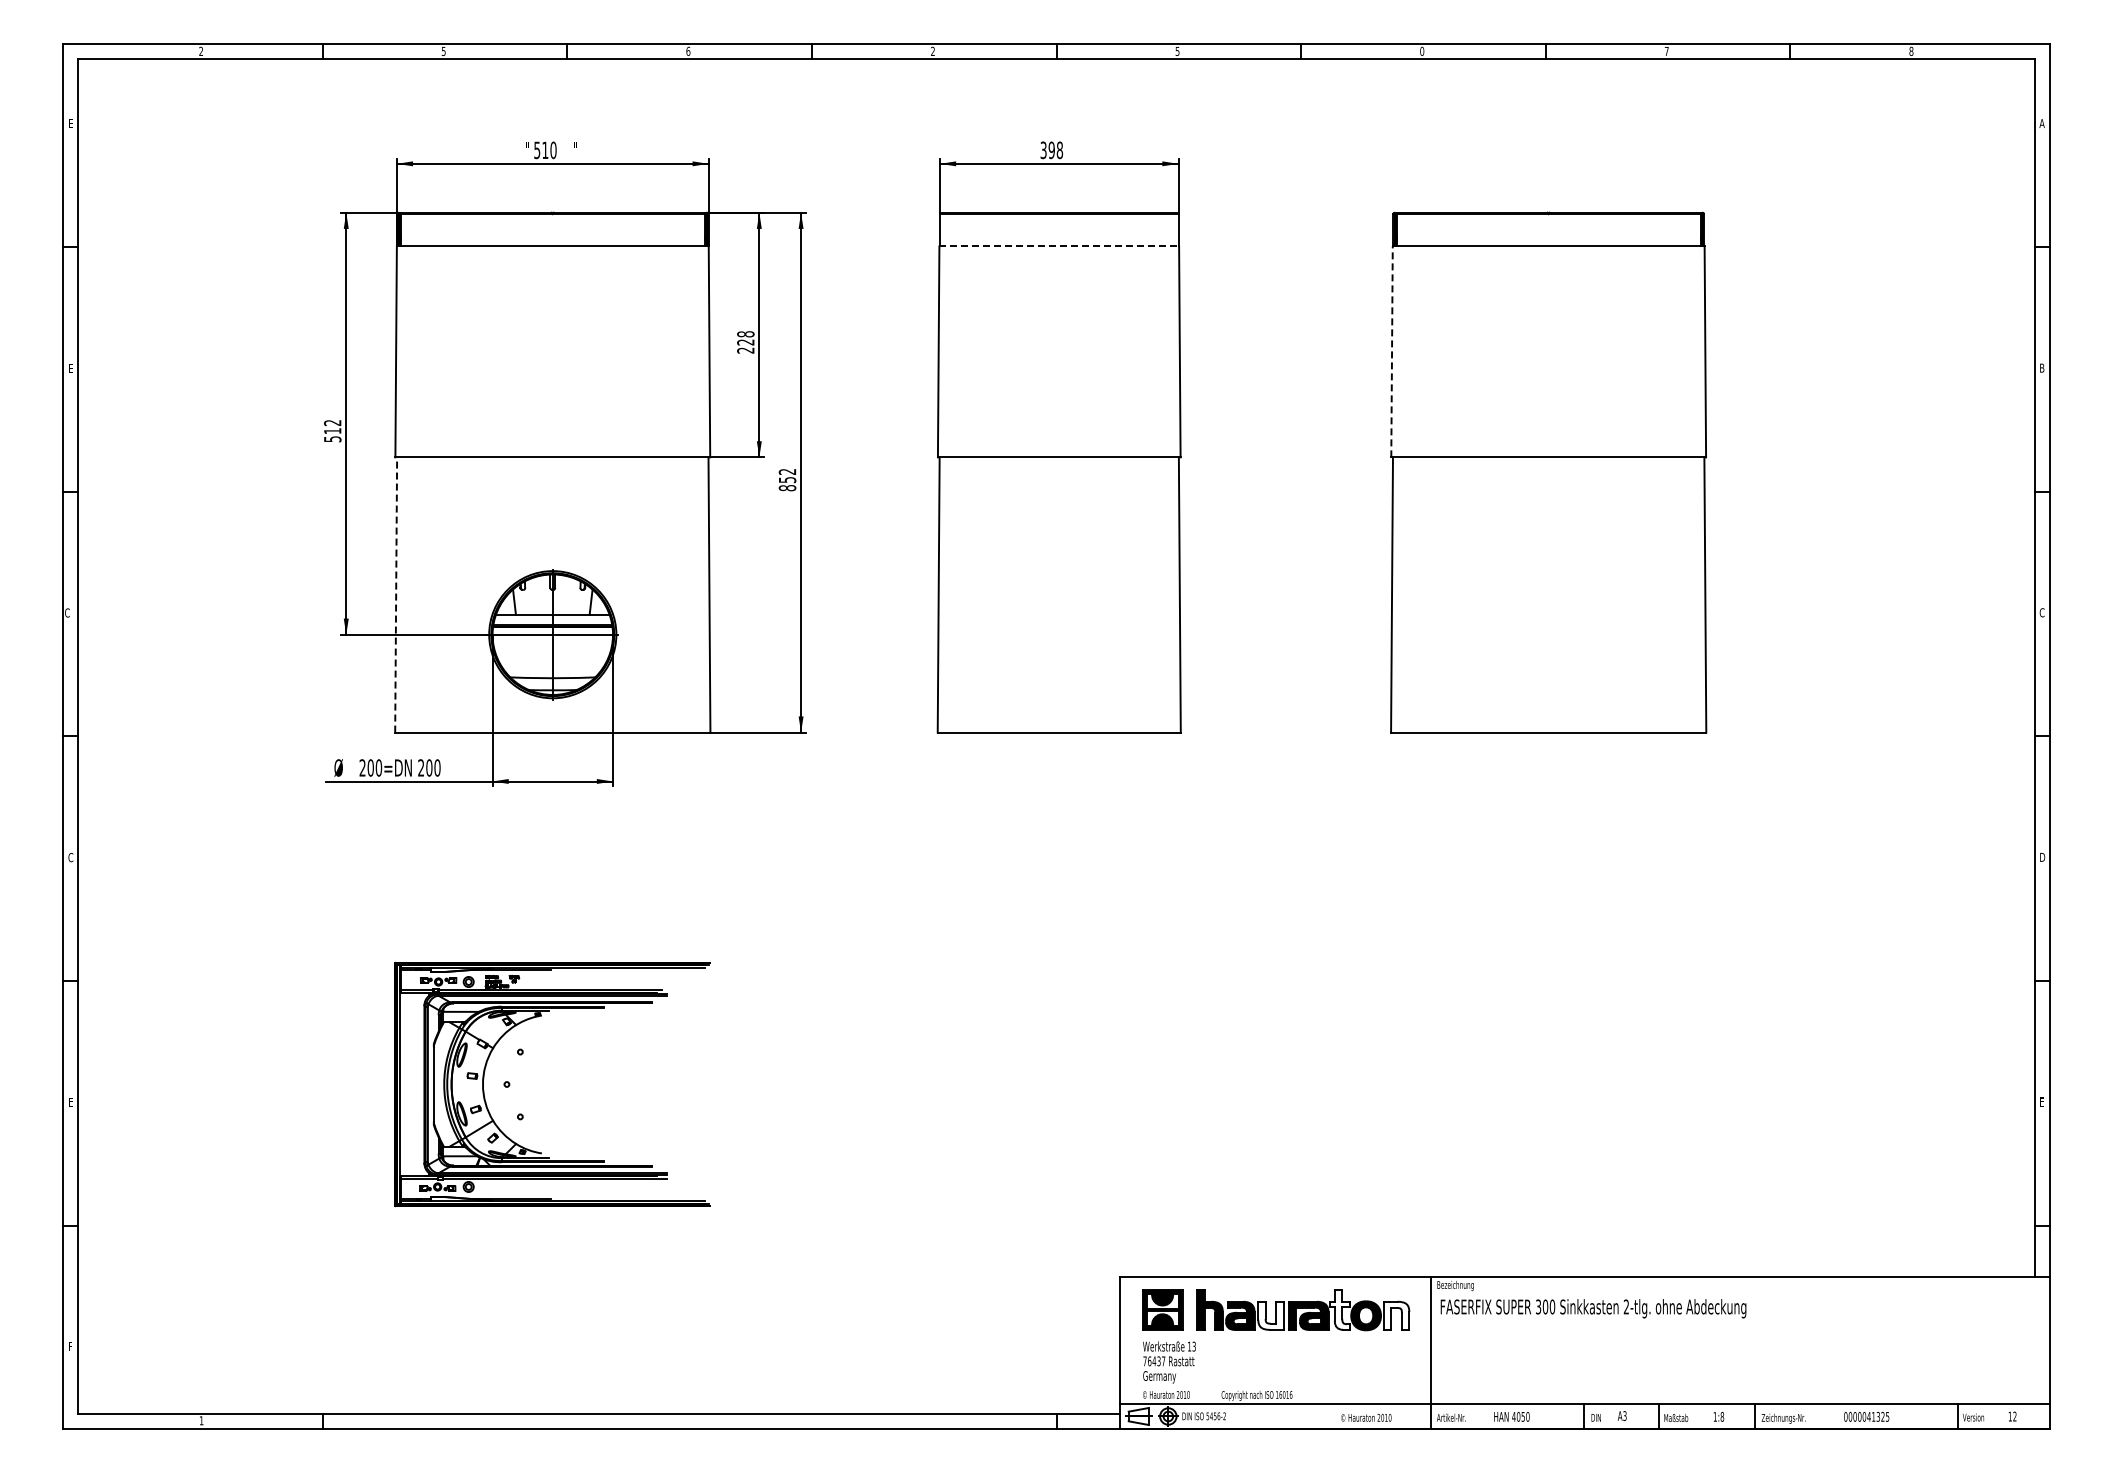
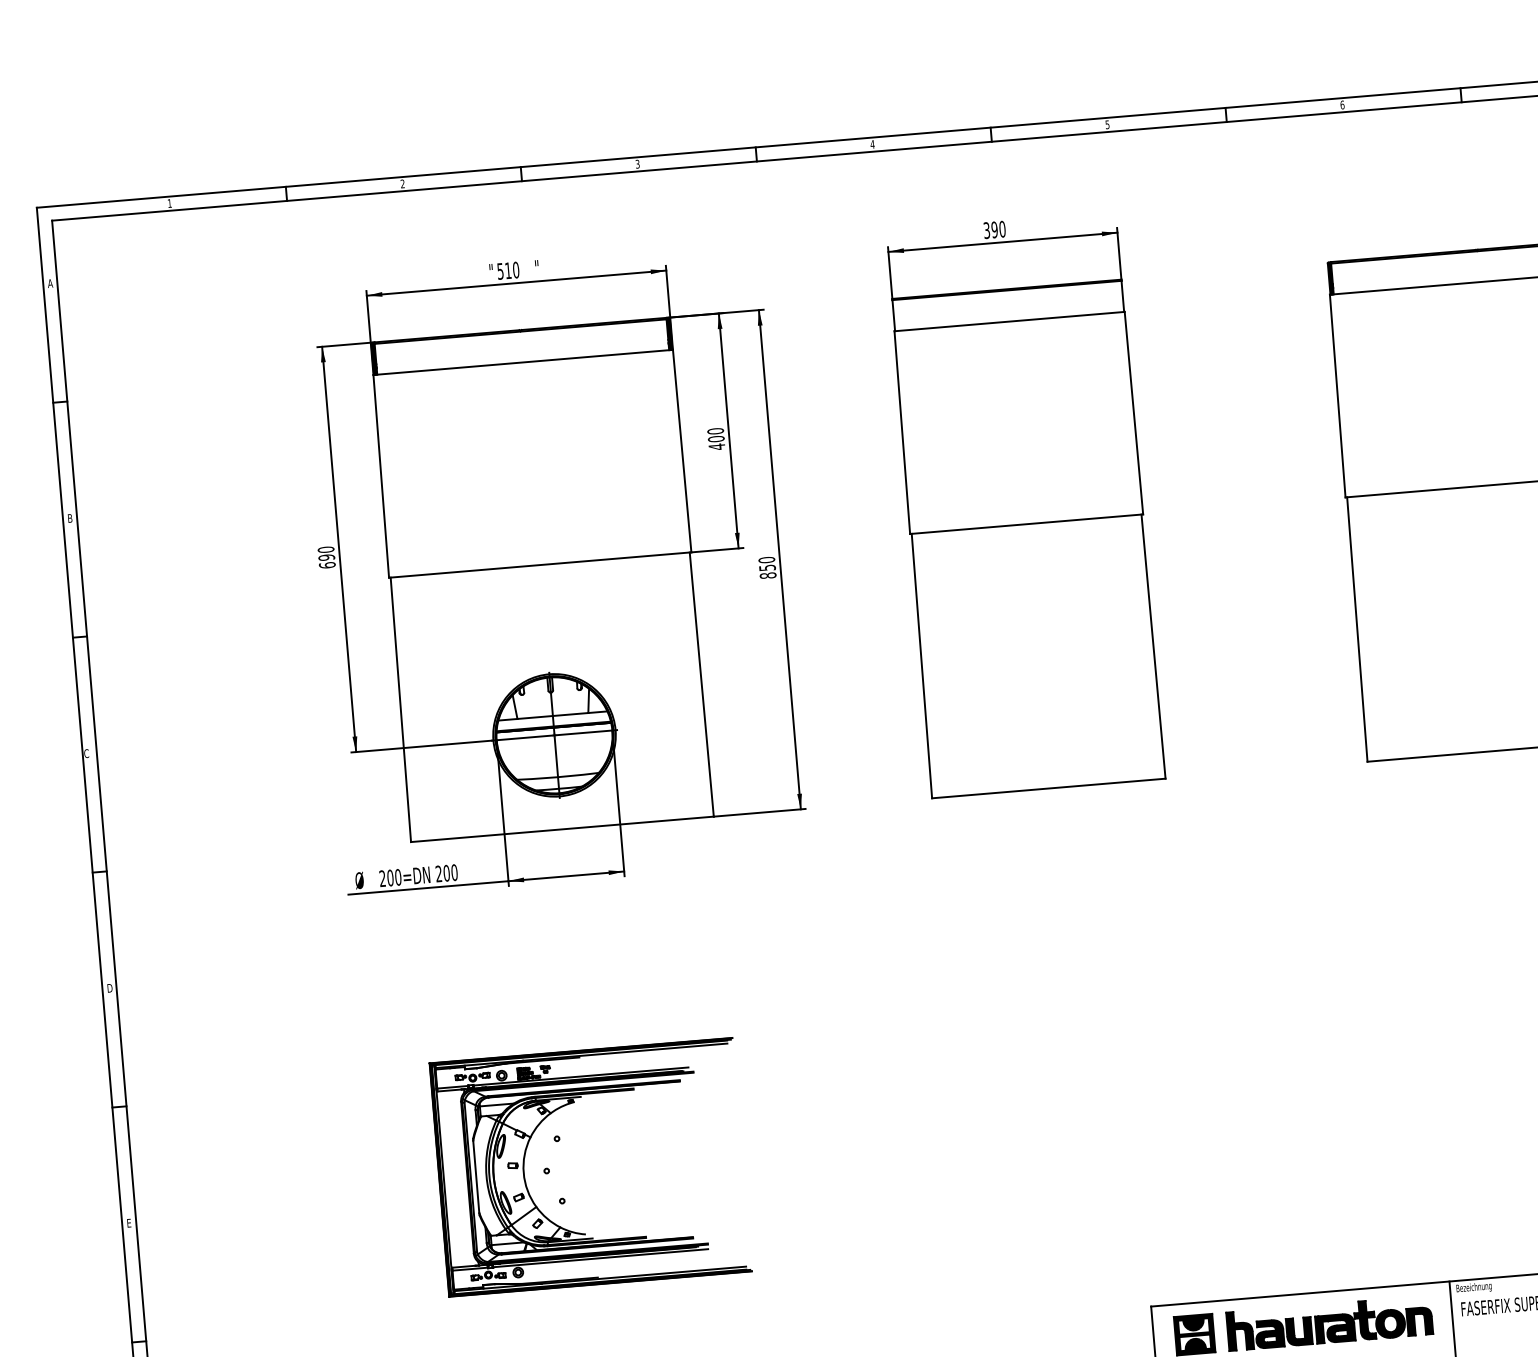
text: (200, 50) -> (169, 202), 2 -> 1
text: (688, 50) -> (637, 163), 6 -> 3
text: (932, 50) -> (872, 143), 2 -> 4
text: (1422, 50) -> (1342, 104), 0 -> 6
text: (443, 51) -> (402, 184), 5 -> 2
text: (70, 123) -> (50, 283), E -> A
text: (1059, 150) -> (1002, 229), 398 -> 390
line: (1059, 246) -> (1009, 321), dashed -> solid
text: (745, 342) -> (716, 439), 228 -> 400
line: (1392, 351) -> (1338, 395), dashed -> solid
text: (70, 367) -> (69, 517), E -> B
text: (332, 430) -> (326, 557), 512 -> 690
text: (787, 471) -> (766, 559), 852 -> 850
line: (396, 594) -> (401, 709), dashed -> solid
text: (70, 857) -> (109, 988), C -> D
fill: (1339, 1309) -> (1364, 1320), added
fill: (1270, 1315) -> (1298, 1331), added
fill: (1396, 1315) -> (1419, 1321), added

